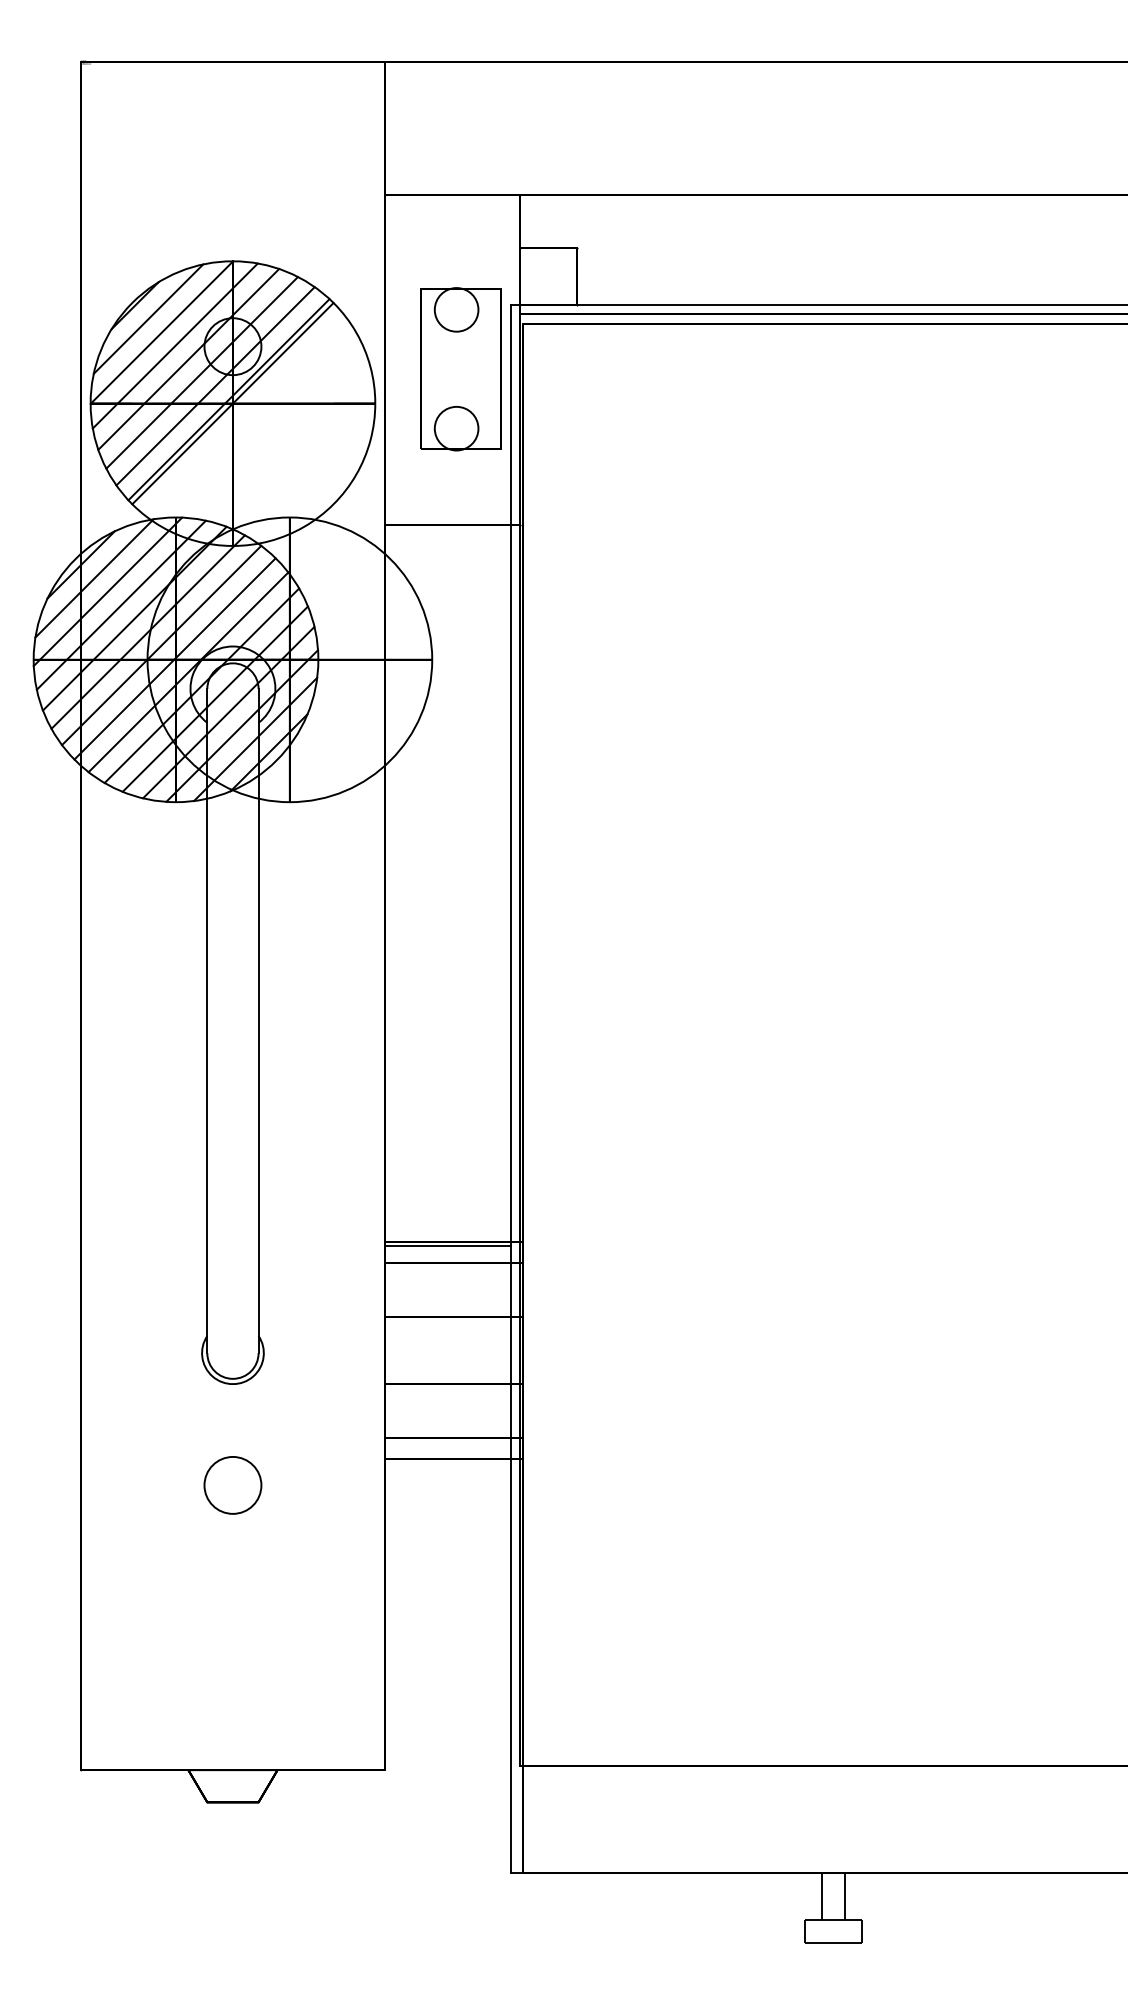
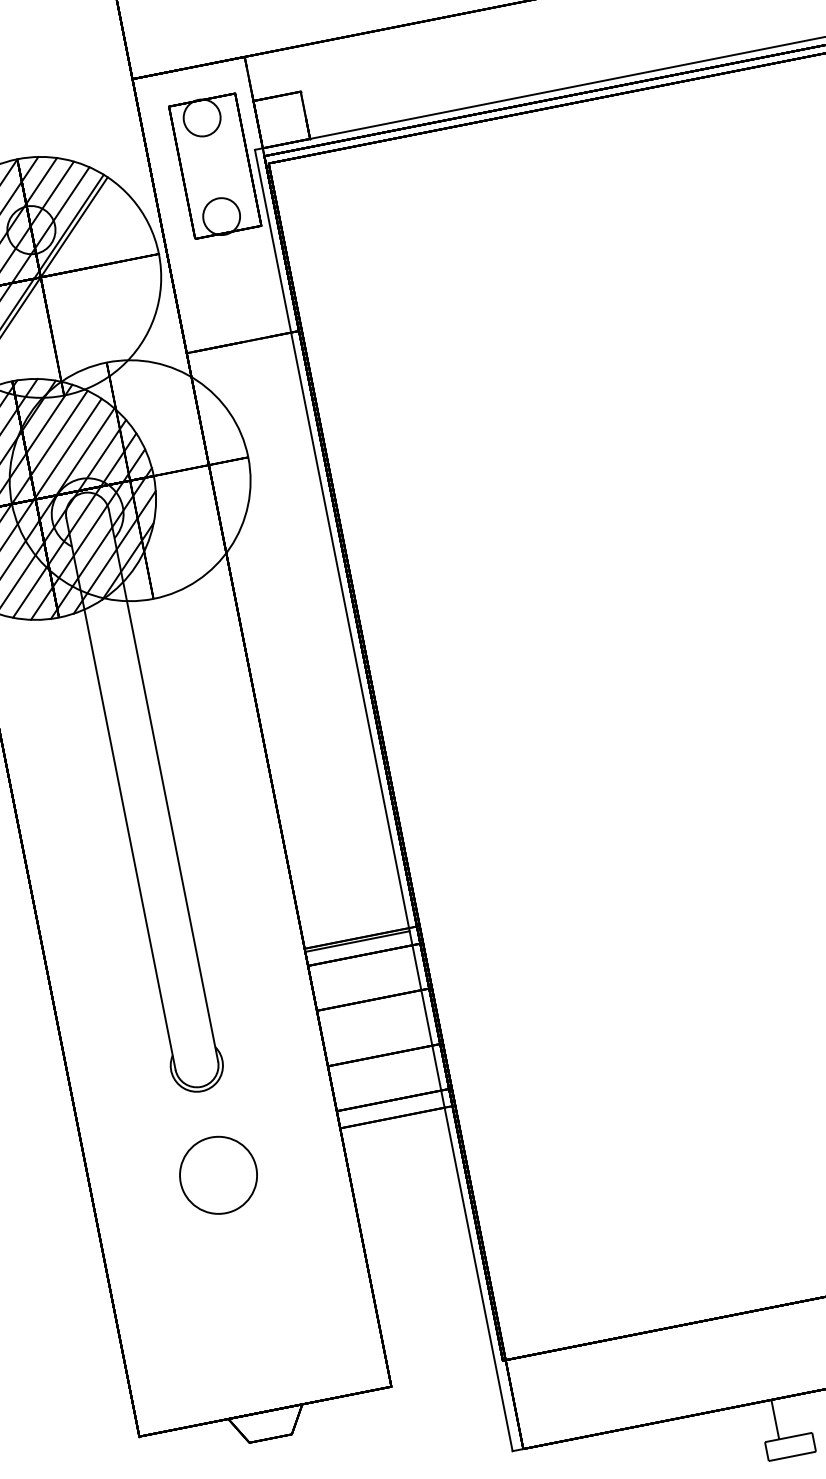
part: (460, 369) -> (215, 166), moved
circle: (232, 1485) -> (218, 1175), size x1.6
line: (845, 1896) -> (794, 1415), removed

